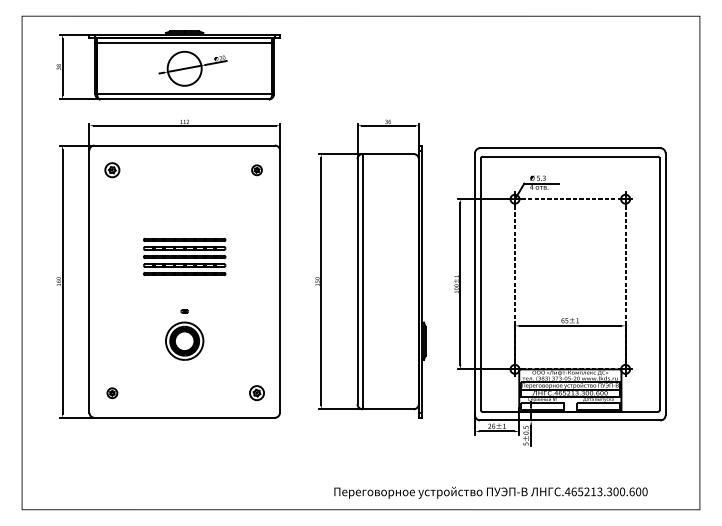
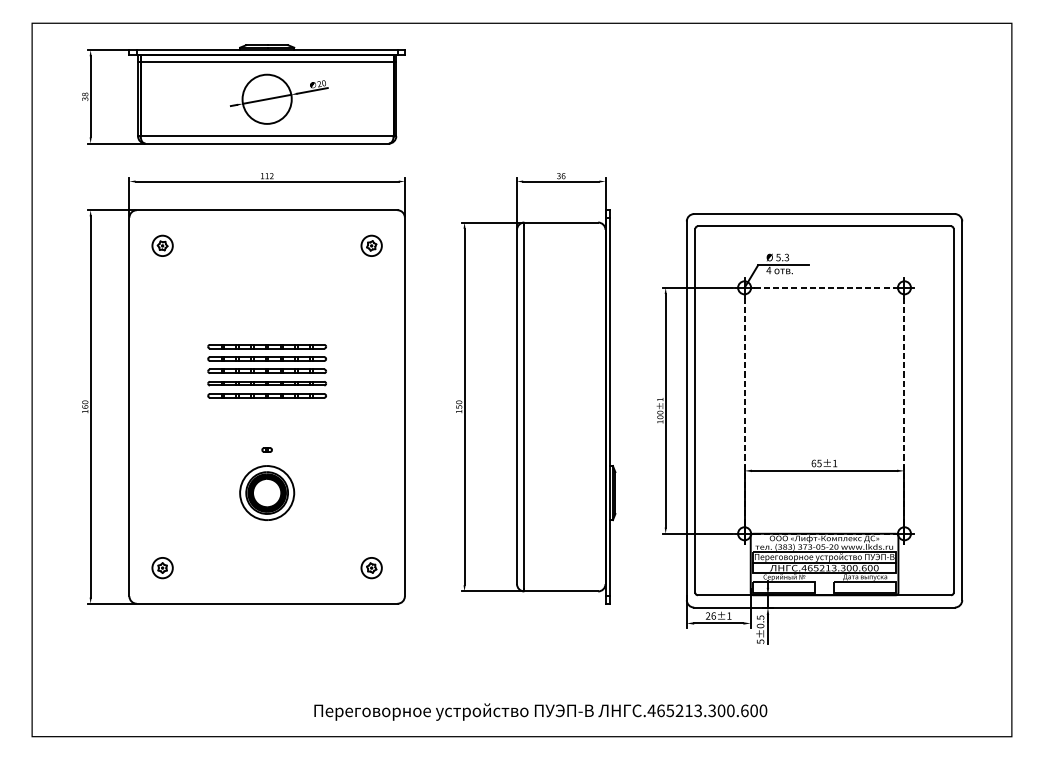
part: (256, 170) -> (370, 246), size x1.43
part: (112, 393) -> (162, 568), size x1.43
text: (490, 492) -> (540, 711), moved

